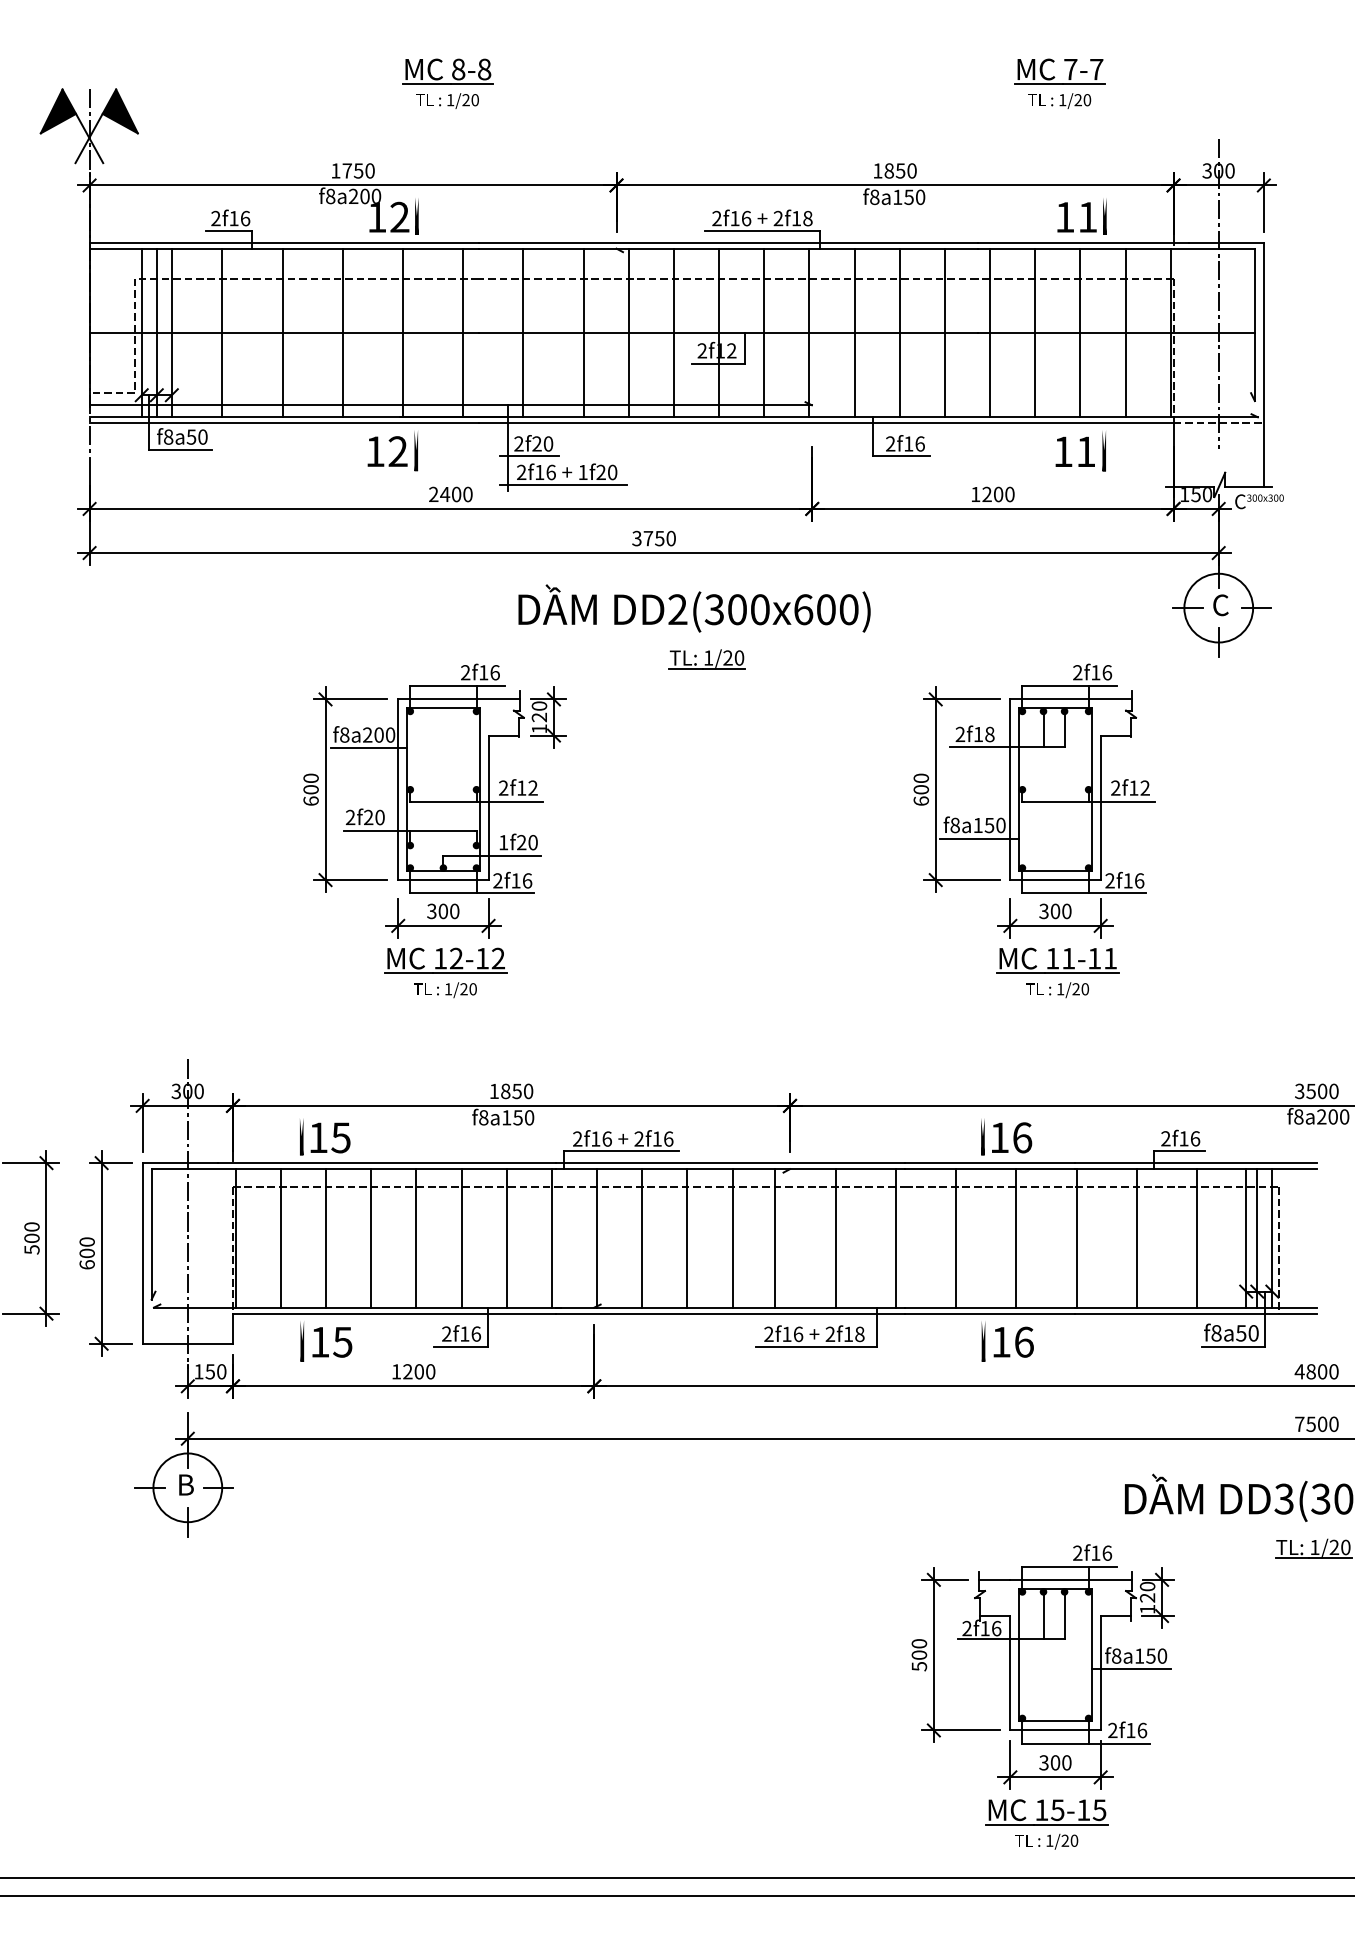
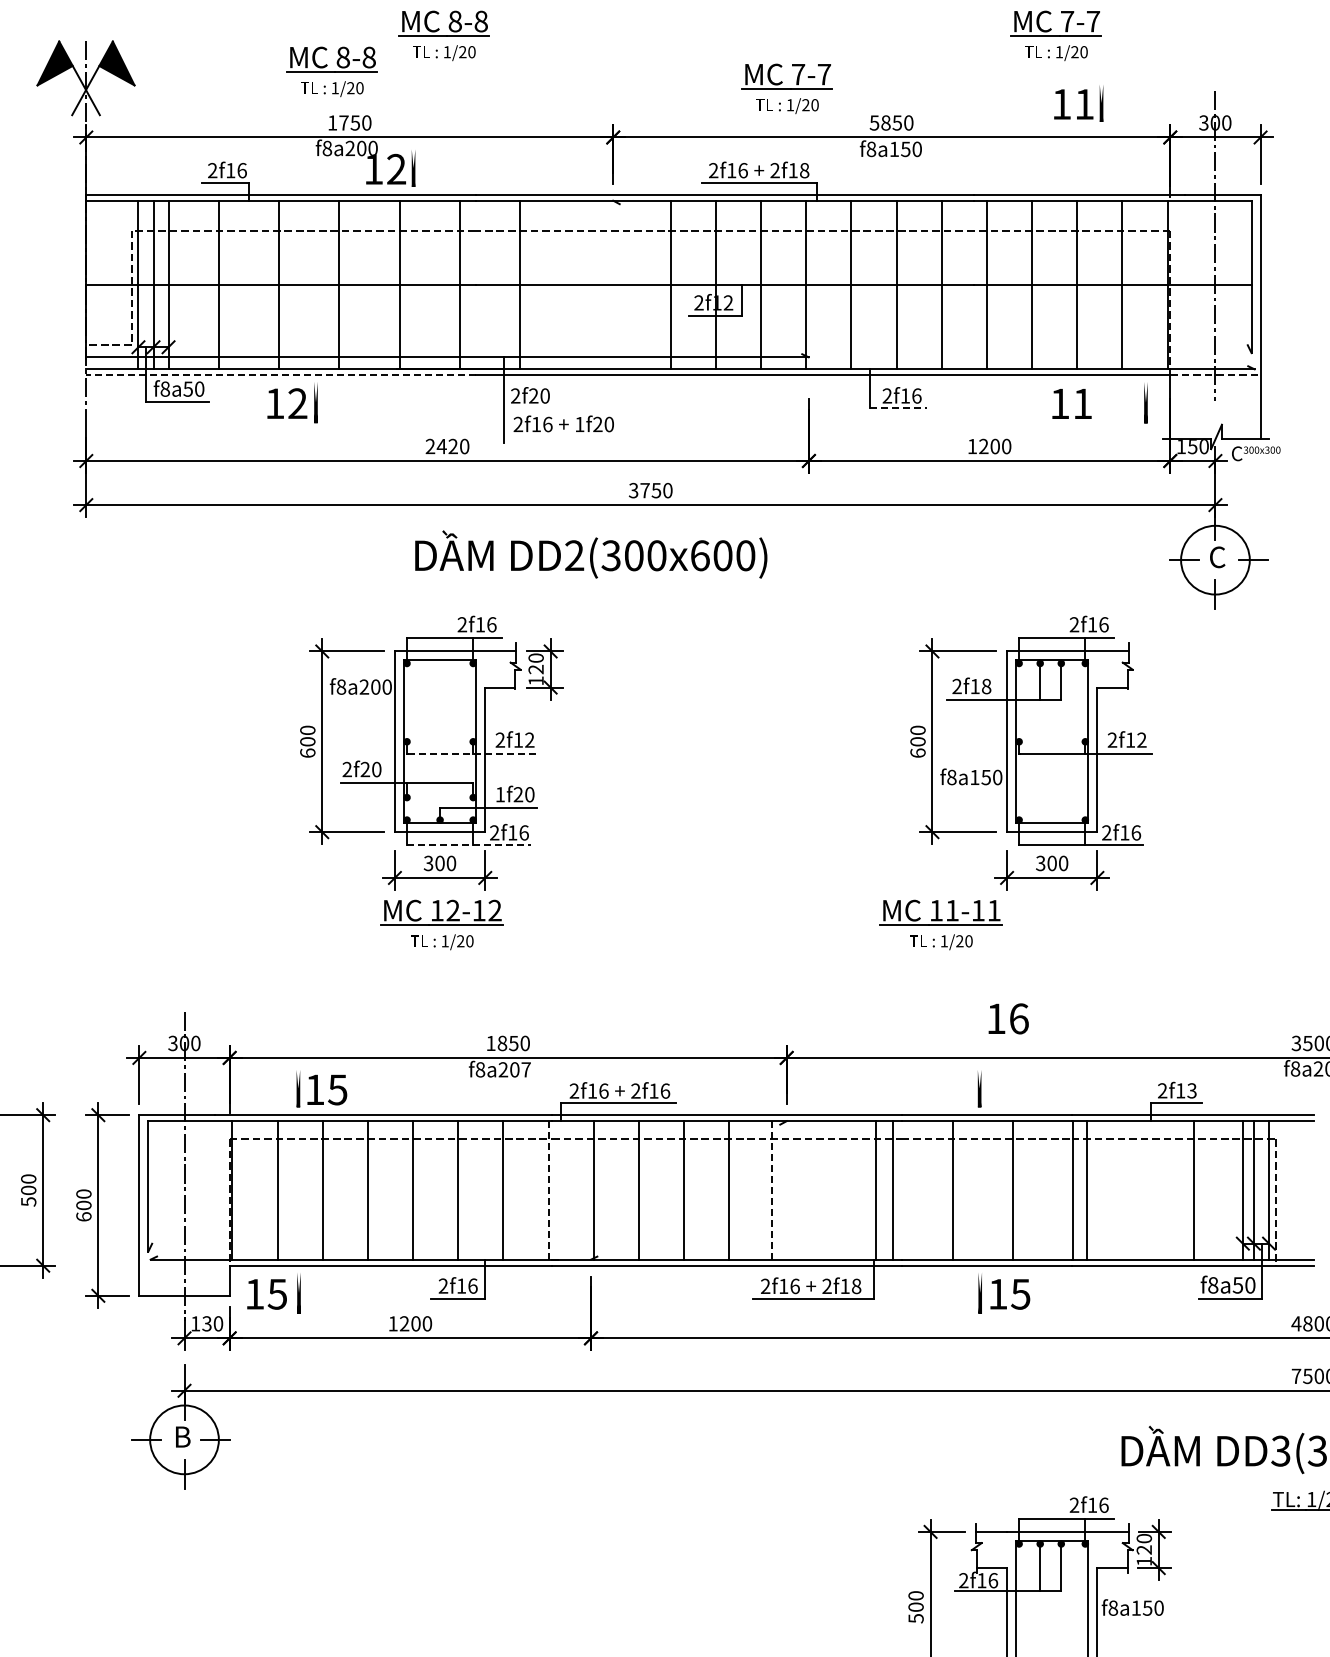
part: (335, 119) -> (332, 71), added
part: (790, 136) -> (787, 88), added
text: (877, 170) -> (874, 122), 1850 -> 5850
text: (1081, 216) -> (1078, 103), moved
line: (583, 332) -> (580, 284), removed
line: (628, 332) -> (625, 284), removed
line: (284, 423) -> (281, 375), solid -> dashed
text: (392, 451) -> (292, 403), moved
line: (1103, 451) -> (1145, 403), moved
line: (529, 456) -> (526, 408), removed
line: (902, 456) -> (899, 408), solid -> dashed
line: (563, 484) -> (560, 436), removed
text: (456, 494) -> (453, 446), 2400 -> 2420
text: (694, 608) -> (591, 554), moved
part: (706, 659) -> (703, 611), removed
line: (368, 748) -> (365, 700), removed
line: (477, 801) -> (474, 753), solid -> dashed
line: (979, 838) -> (976, 790), removed
line: (472, 893) -> (469, 845), solid -> dashed
part: (1057, 972) -> (941, 924), moved
text: (518, 1117) -> (515, 1069), f8a150 -> f8a207
text: (1012, 1137) -> (1009, 1018), moved
text: (1195, 1138) -> (1192, 1090), 2f16 -> 2f13
line: (551, 1237) -> (548, 1189), solid -> dashed
line: (775, 1237) -> (772, 1189), solid -> dashed
line: (835, 1238) -> (876, 1190), moved
line: (1136, 1238) -> (1086, 1190), moved
text: (1023, 1341) -> (1020, 1293), 16 -> 15
text: (332, 1342) -> (267, 1294), moved
text: (210, 1371) -> (207, 1323), 150 -> 130
line: (1130, 1669) -> (1127, 1621), removed

